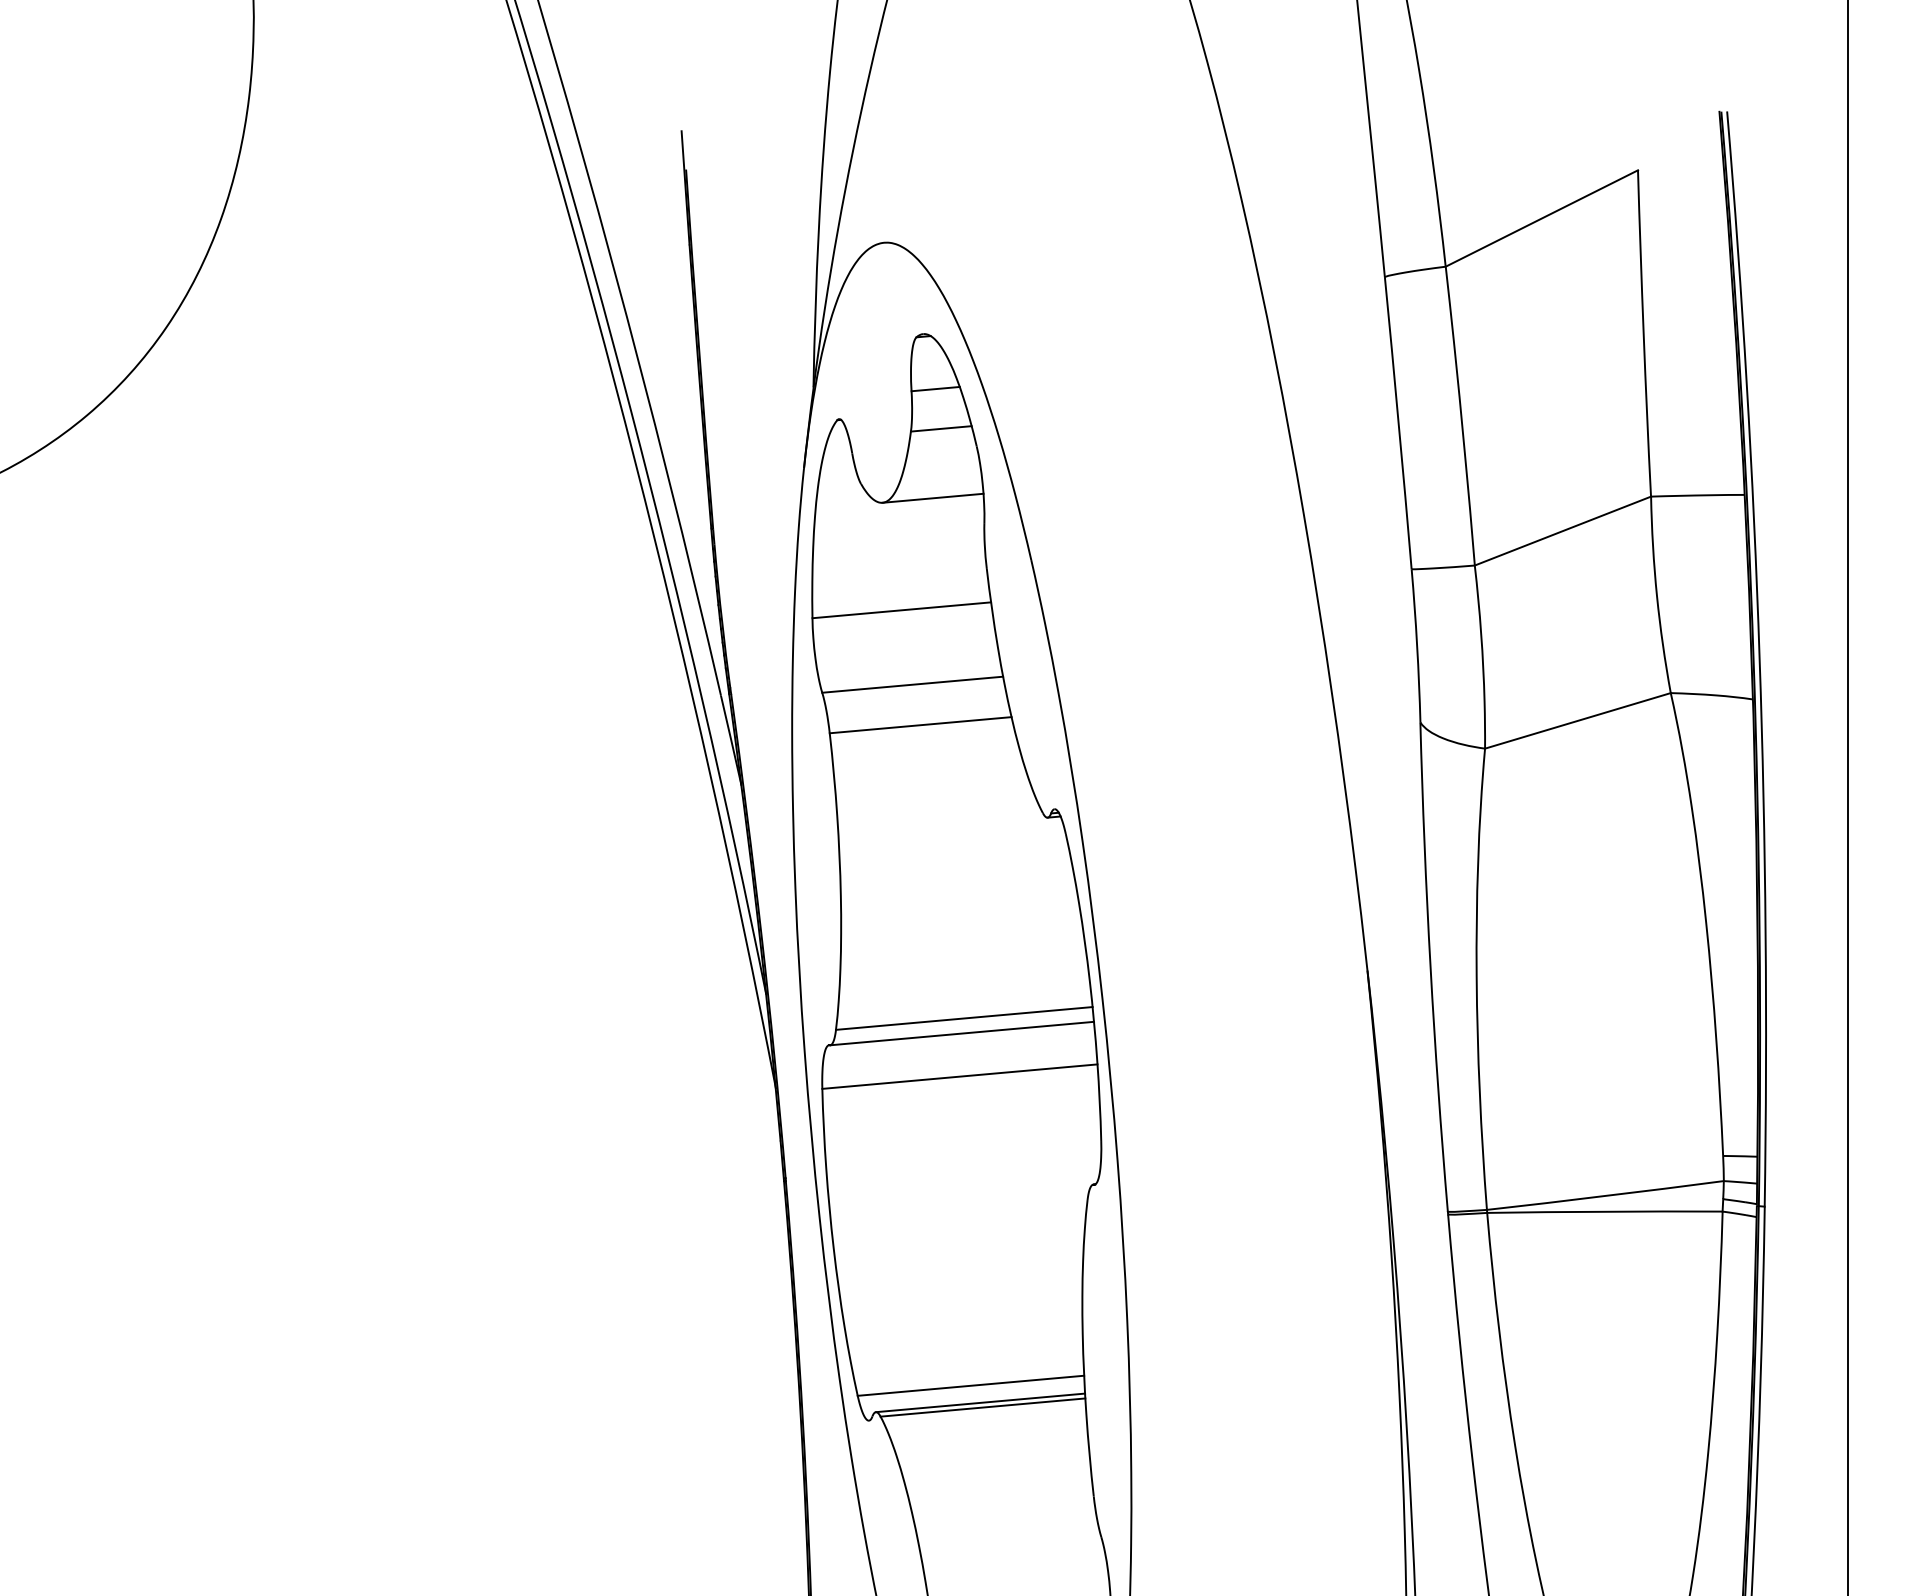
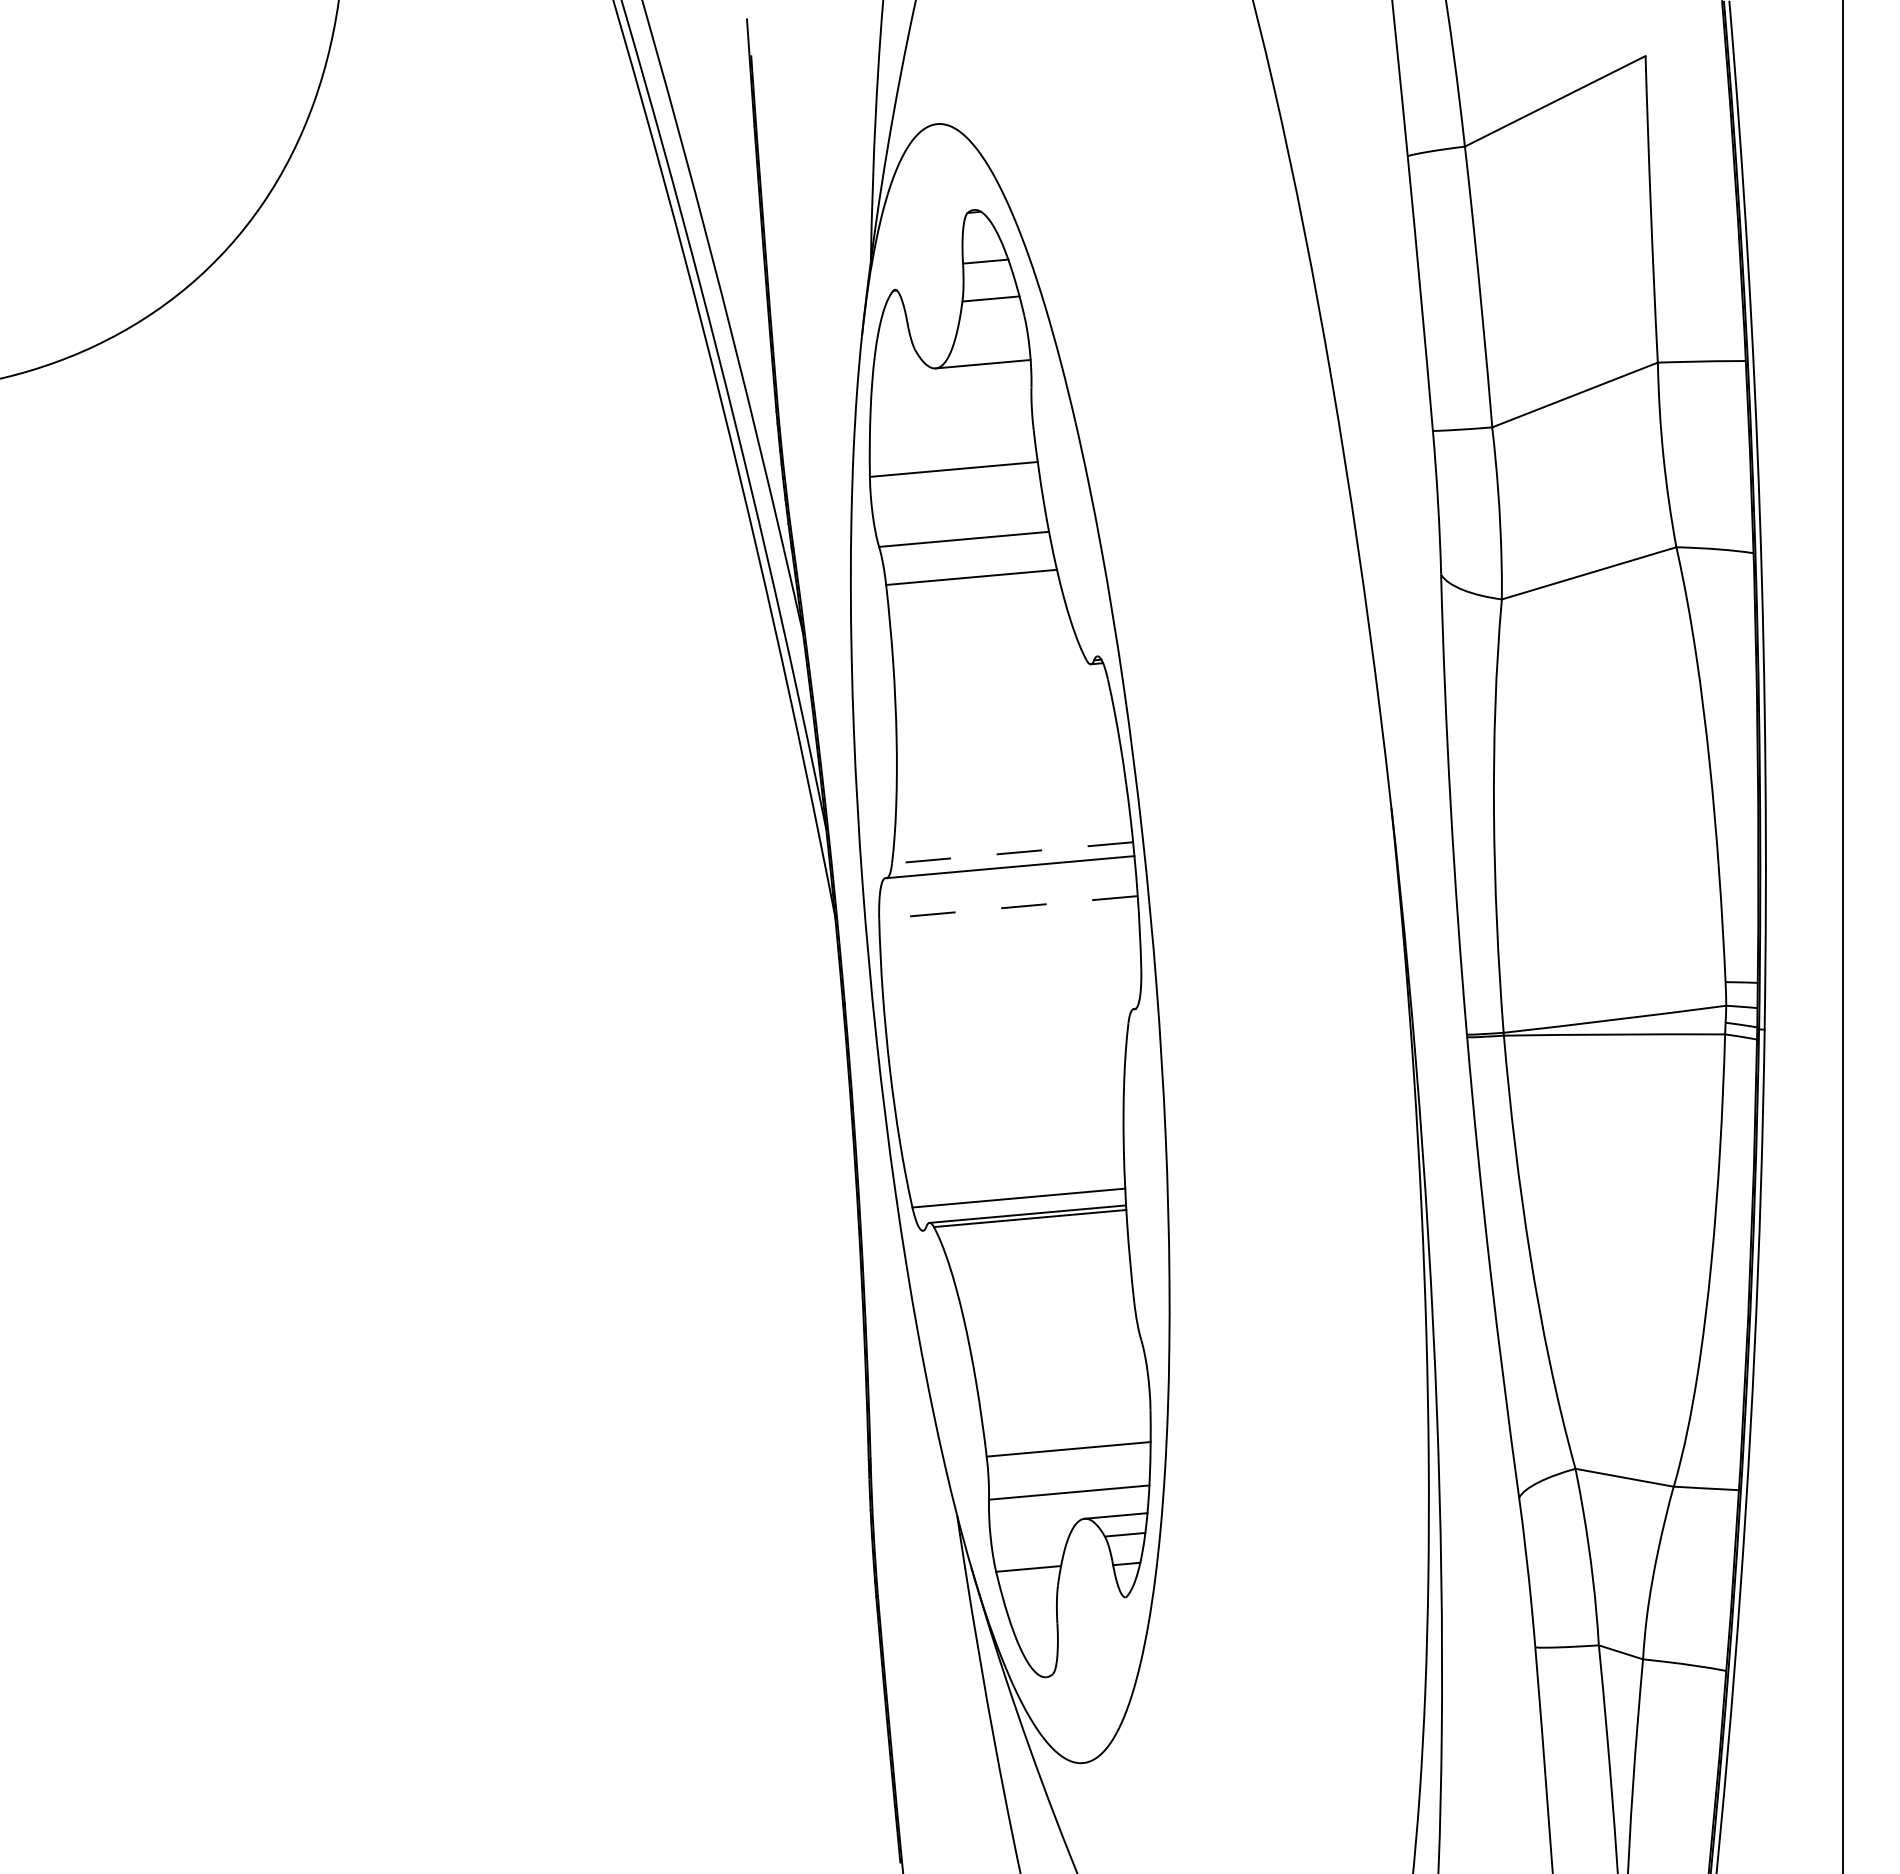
line: (964, 1019) -> (1012, 853), solid -> dashed
line: (959, 1076) -> (1008, 907), solid -> dashed

